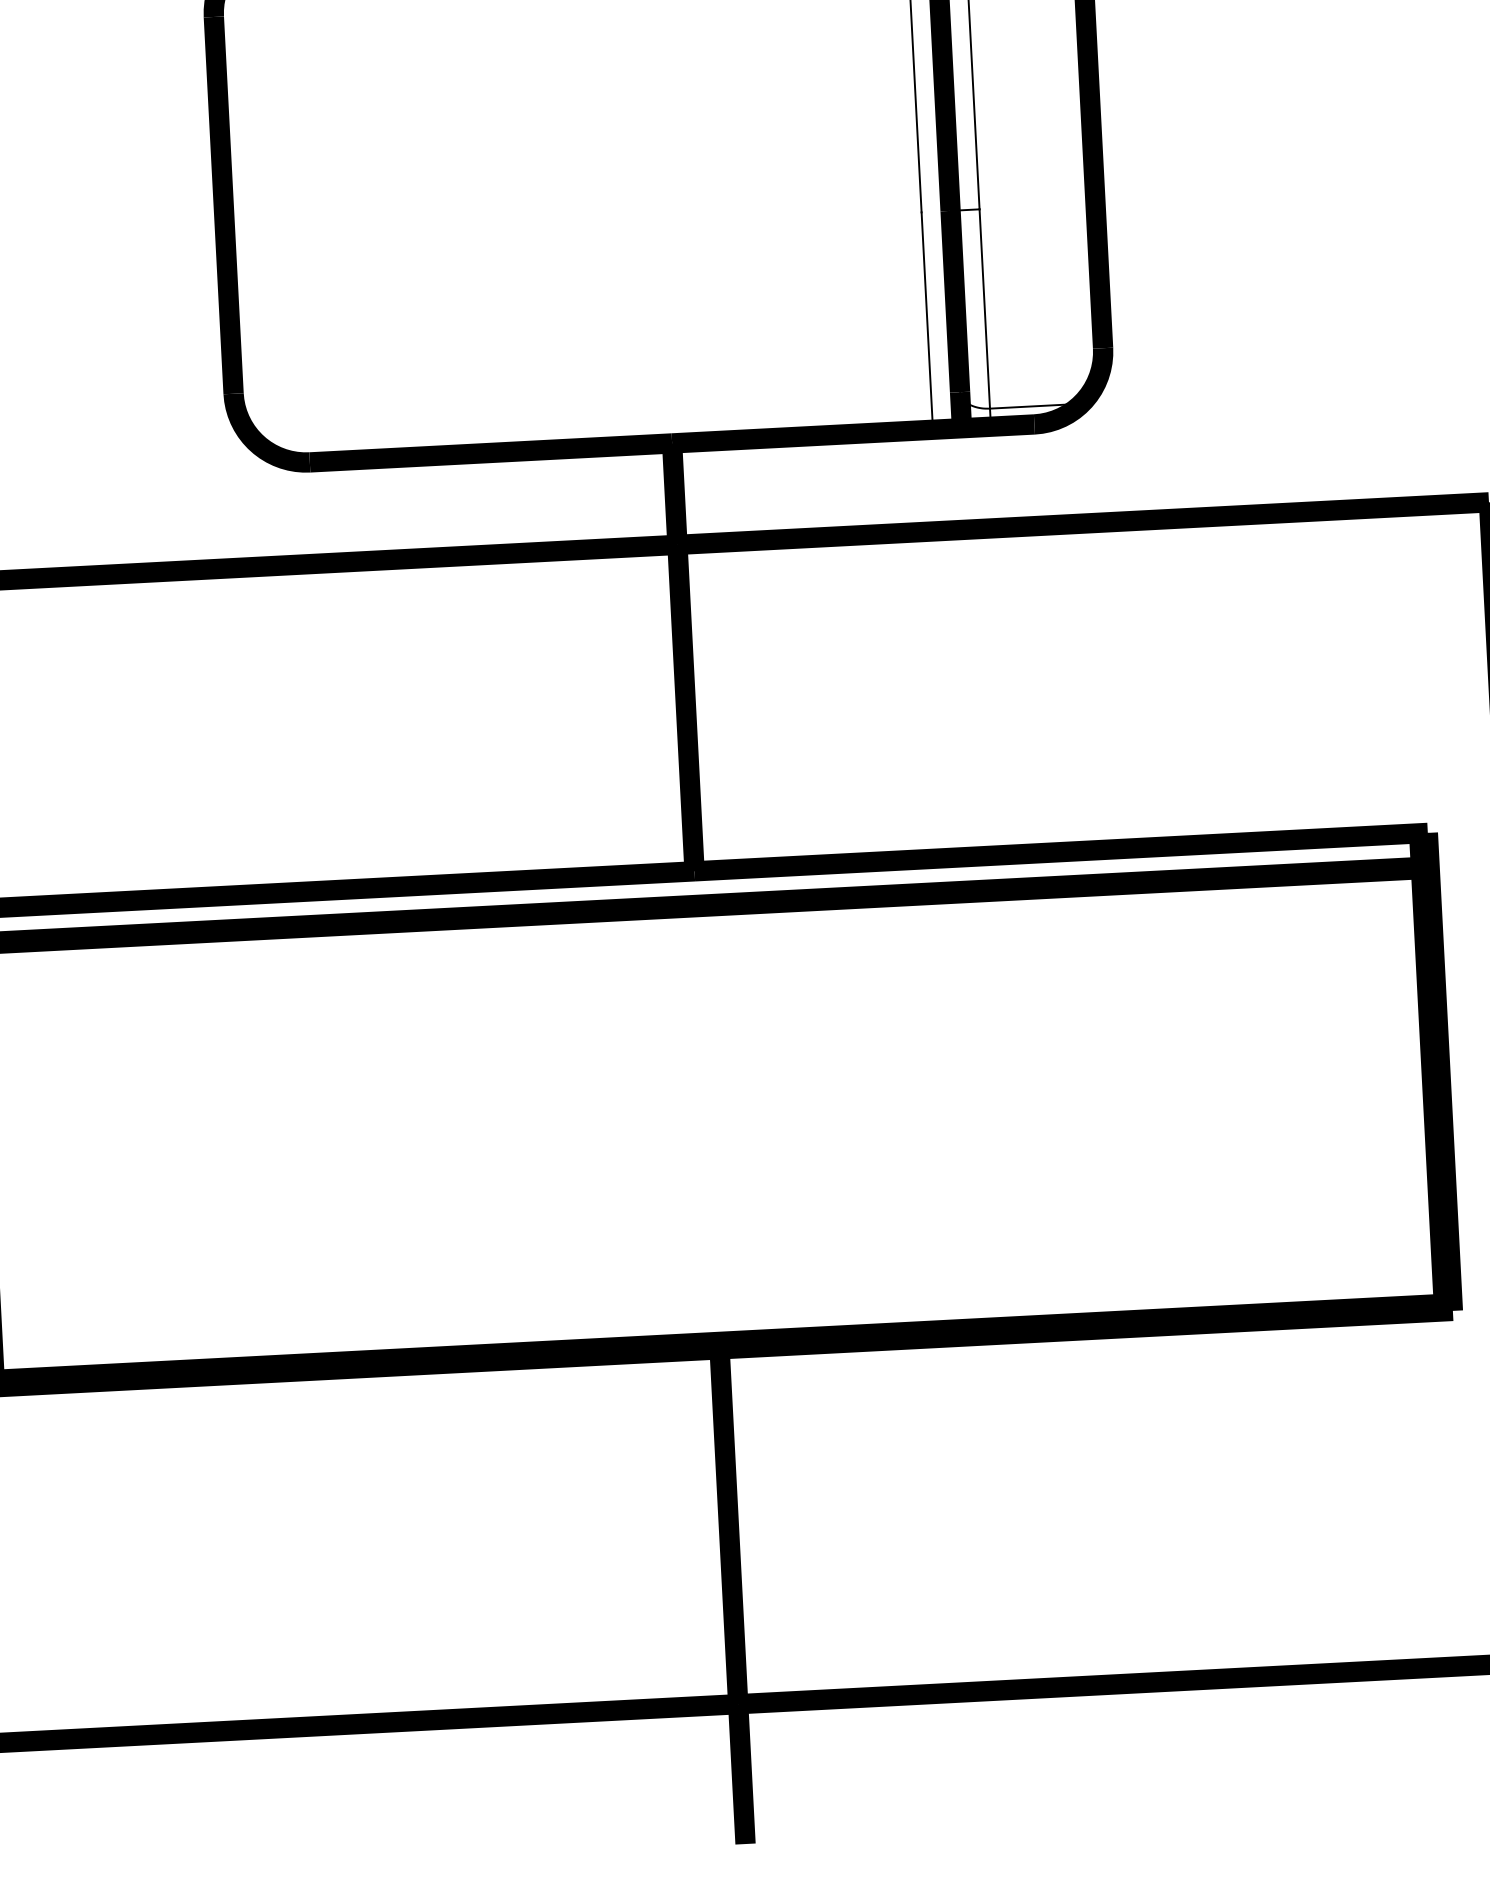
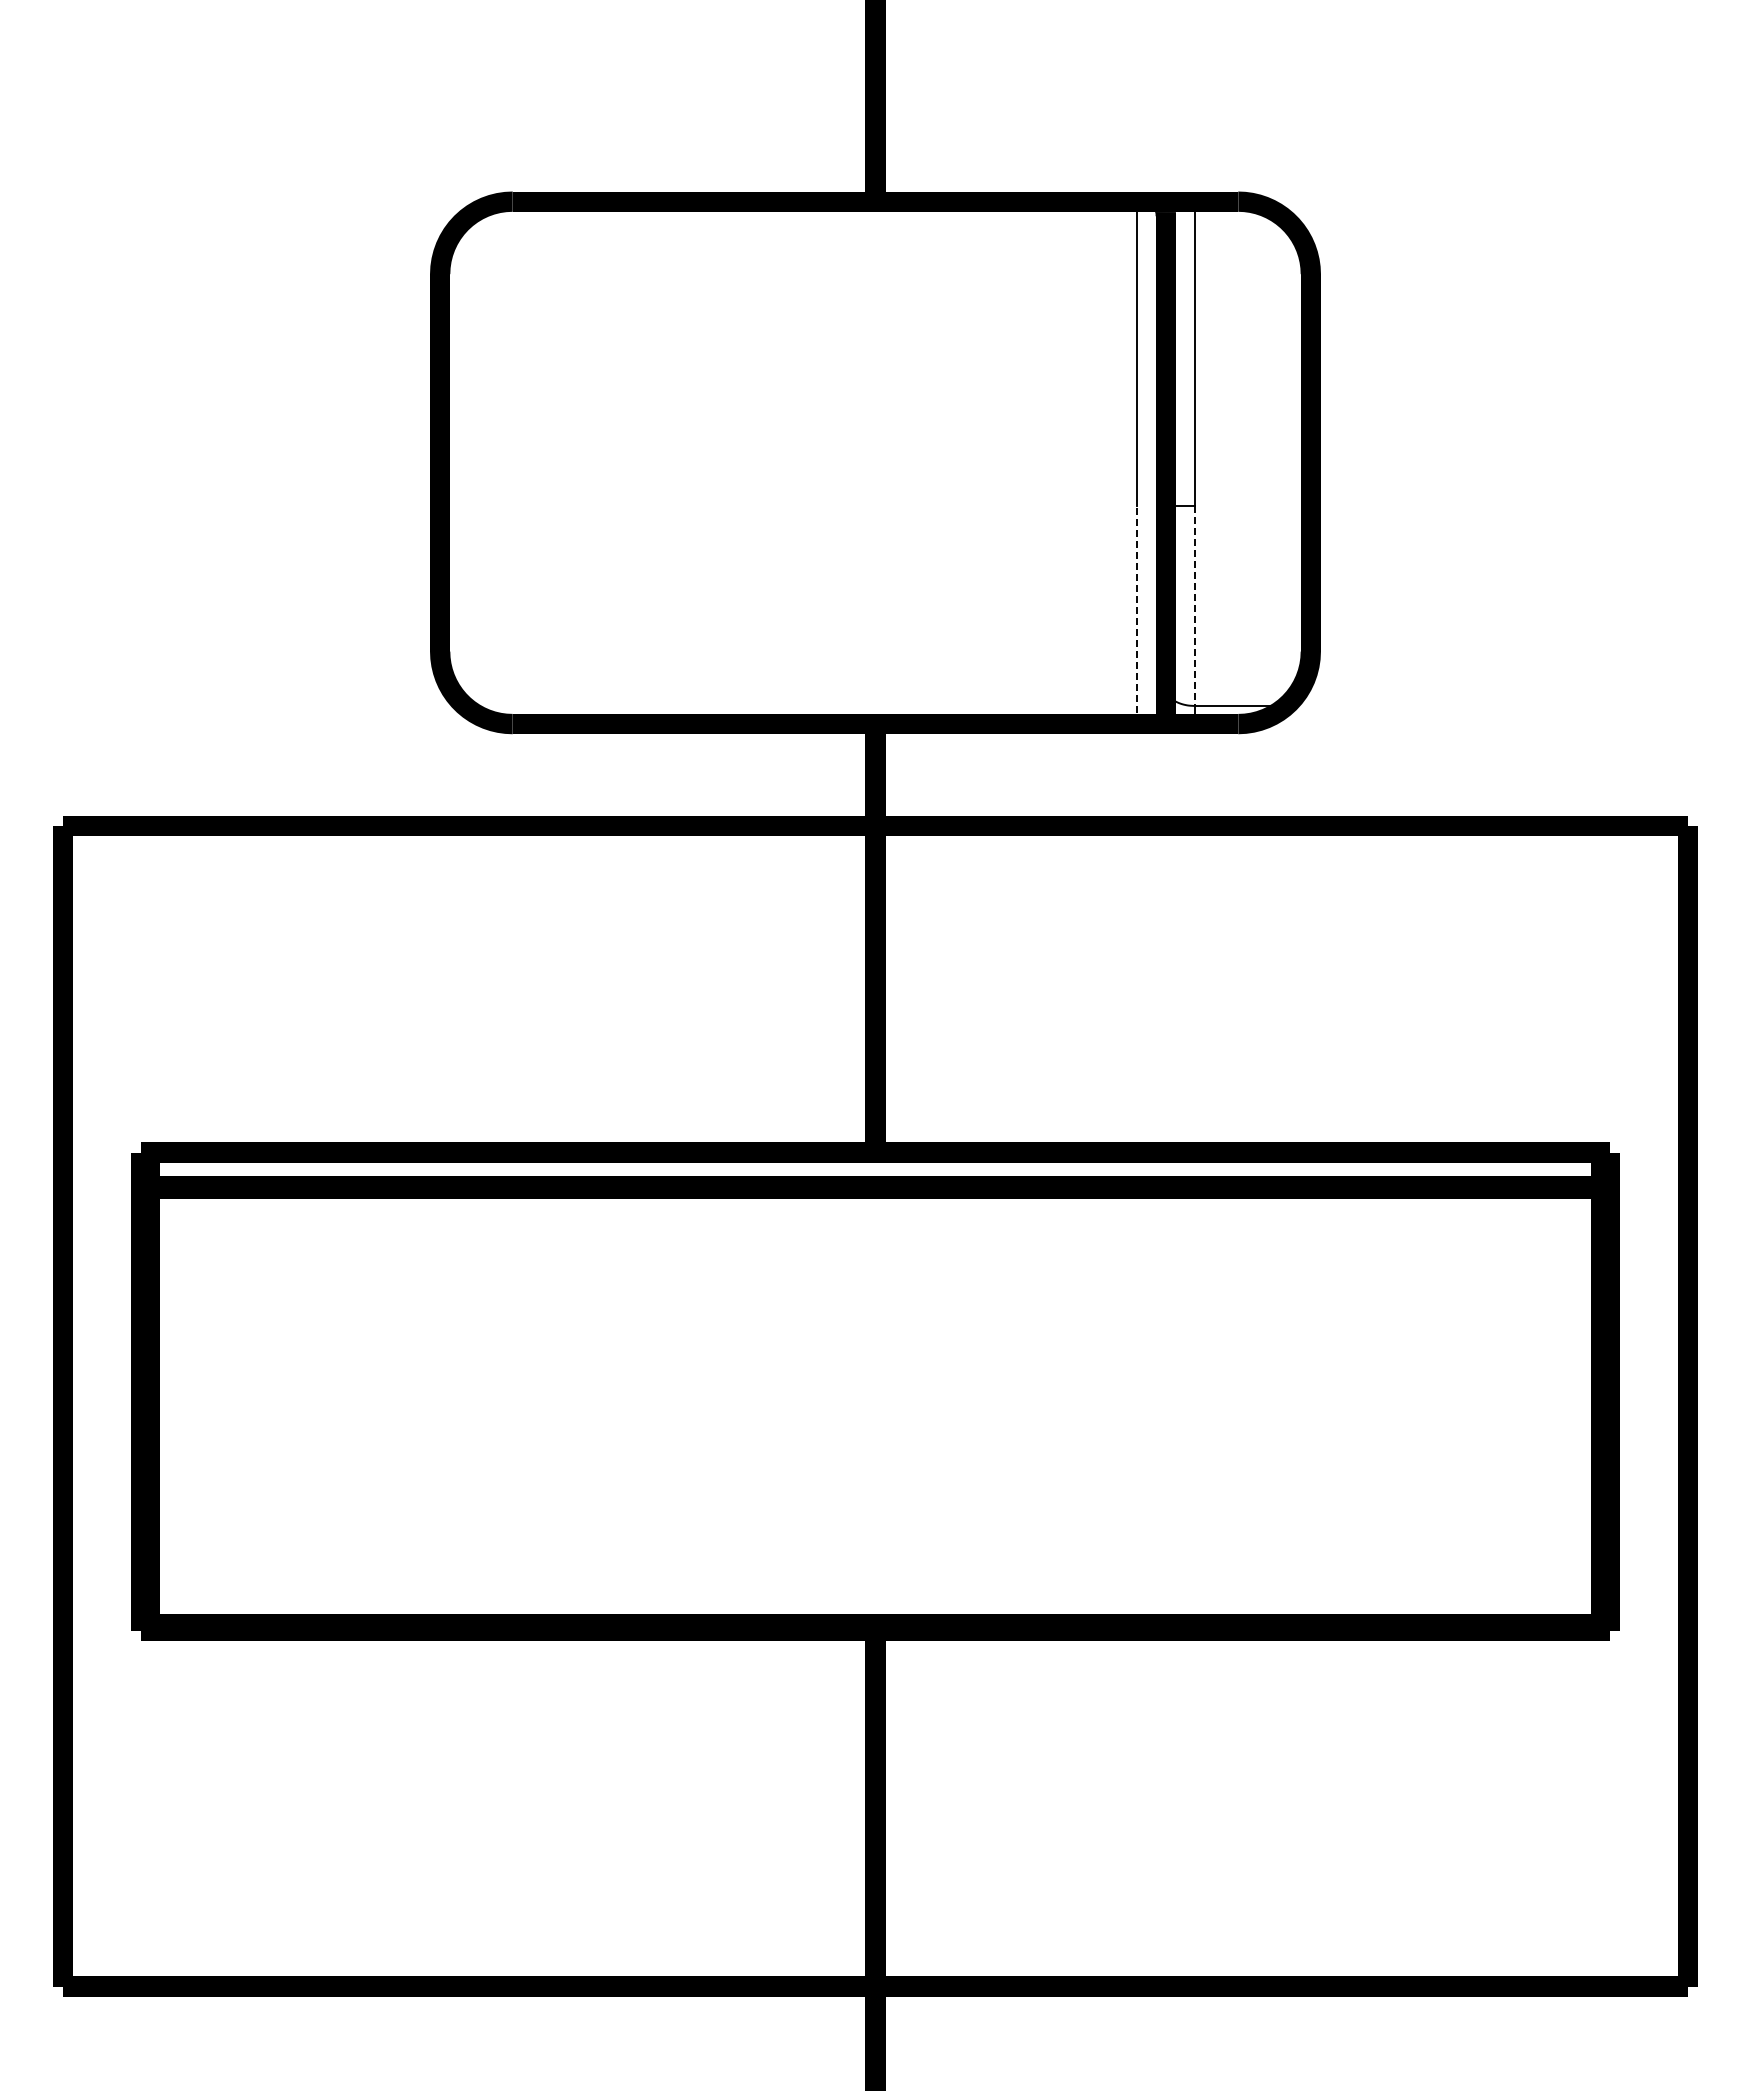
line: (984, 309) -> (1194, 606), solid -> dashed
line: (927, 321) -> (1136, 615), solid -> dashed

